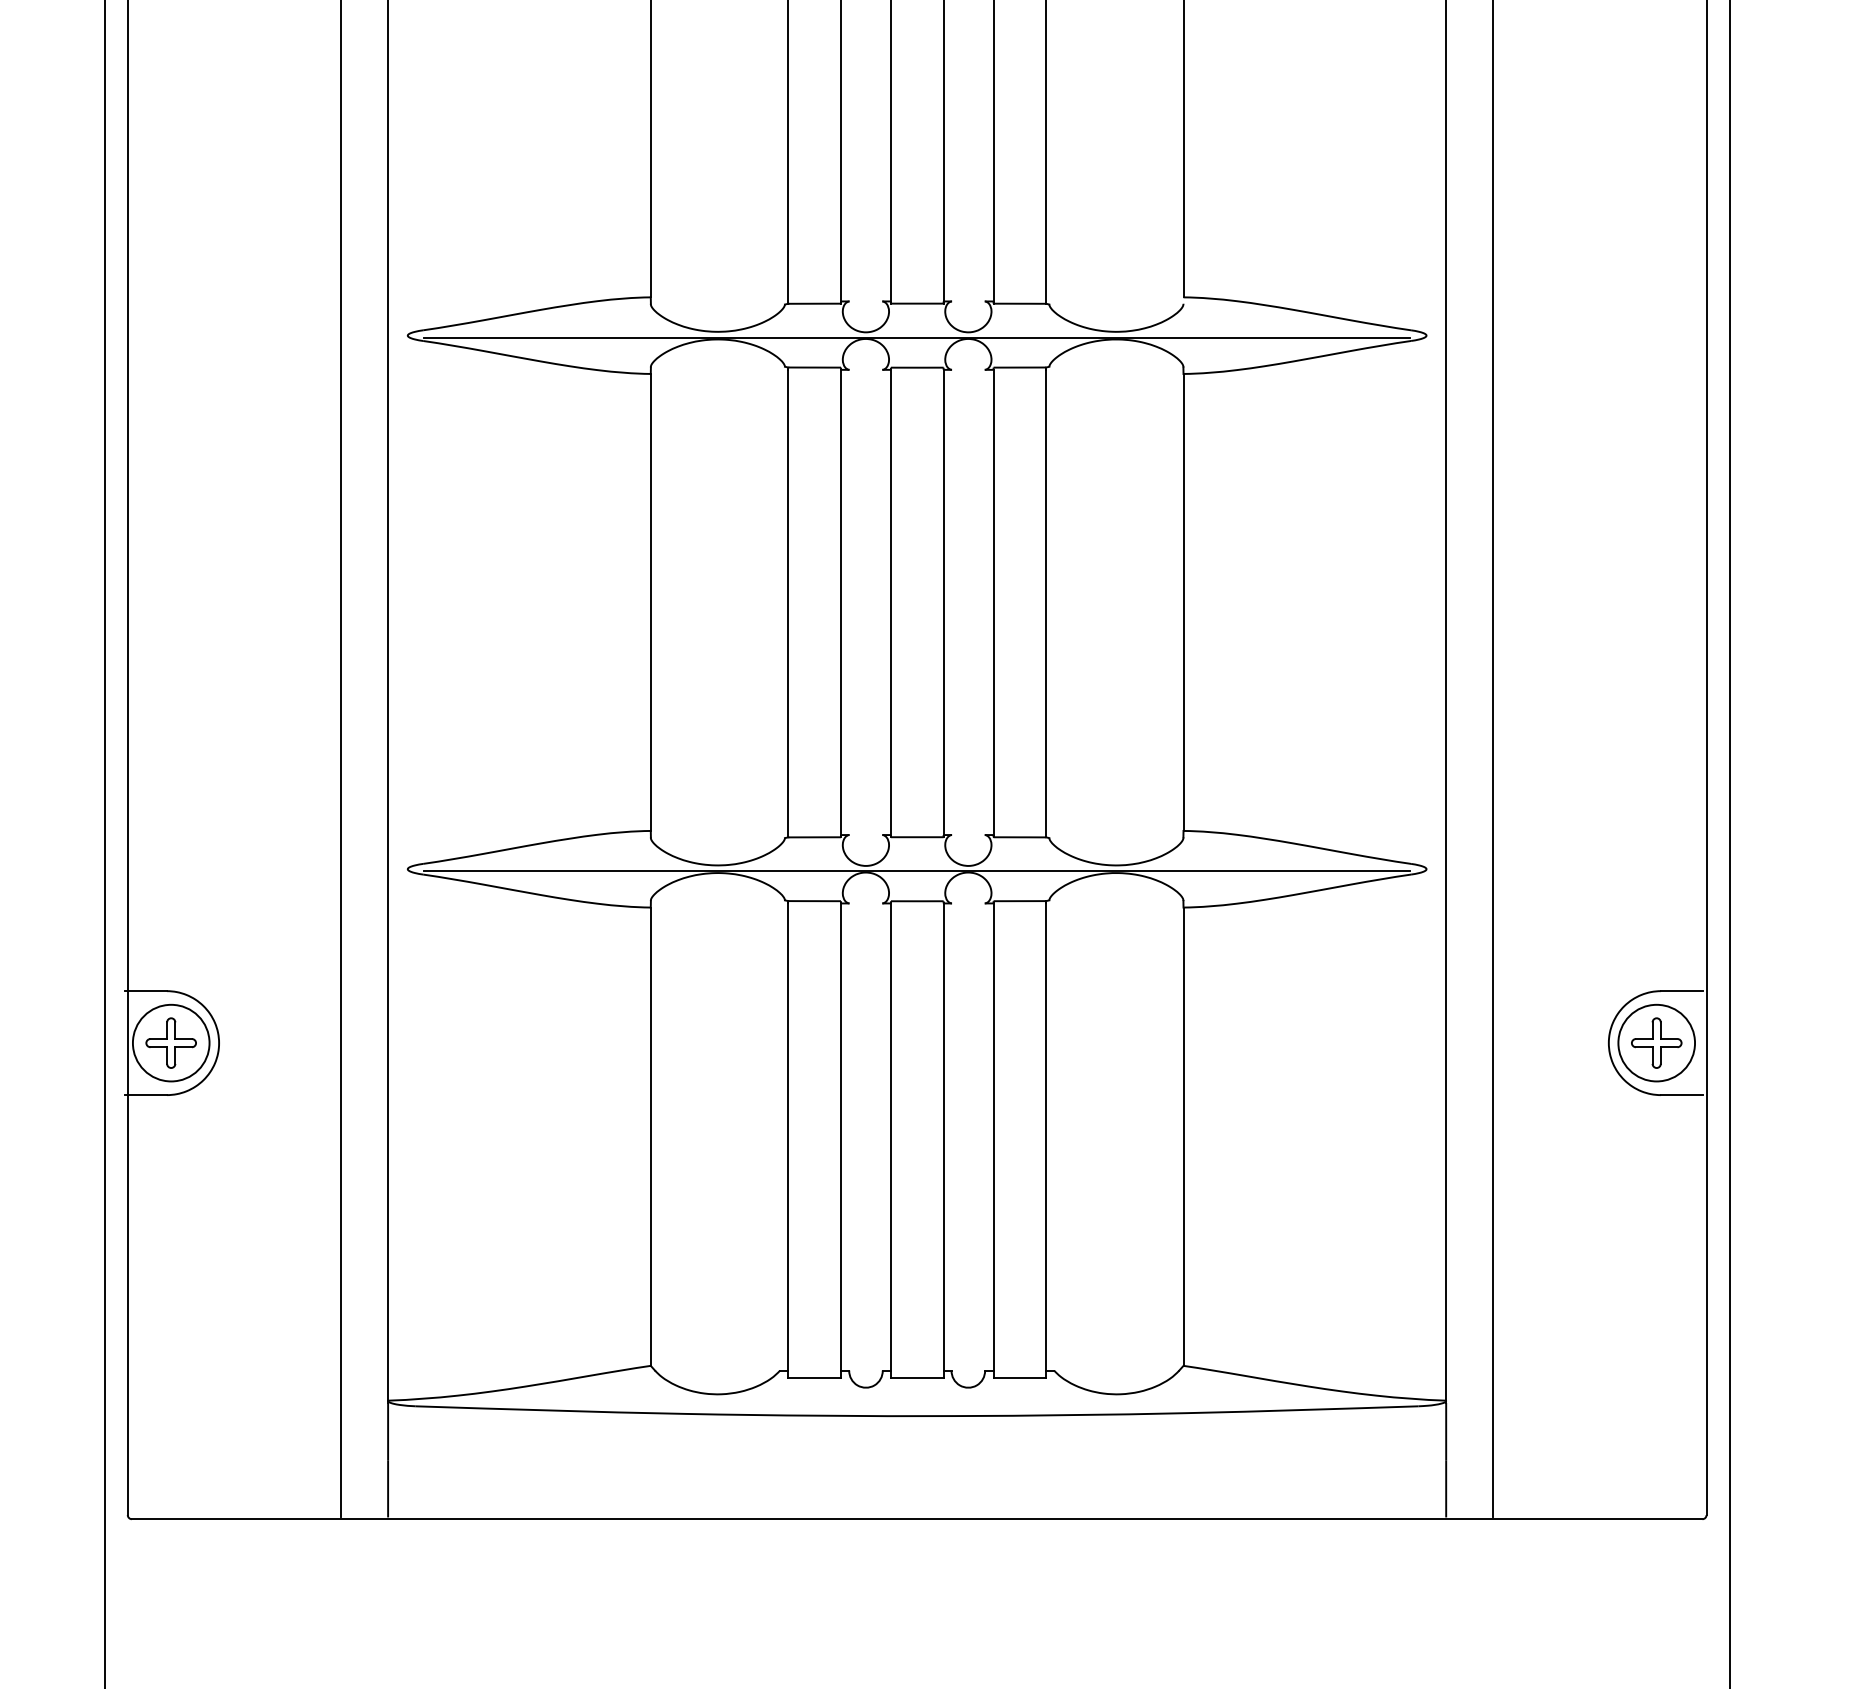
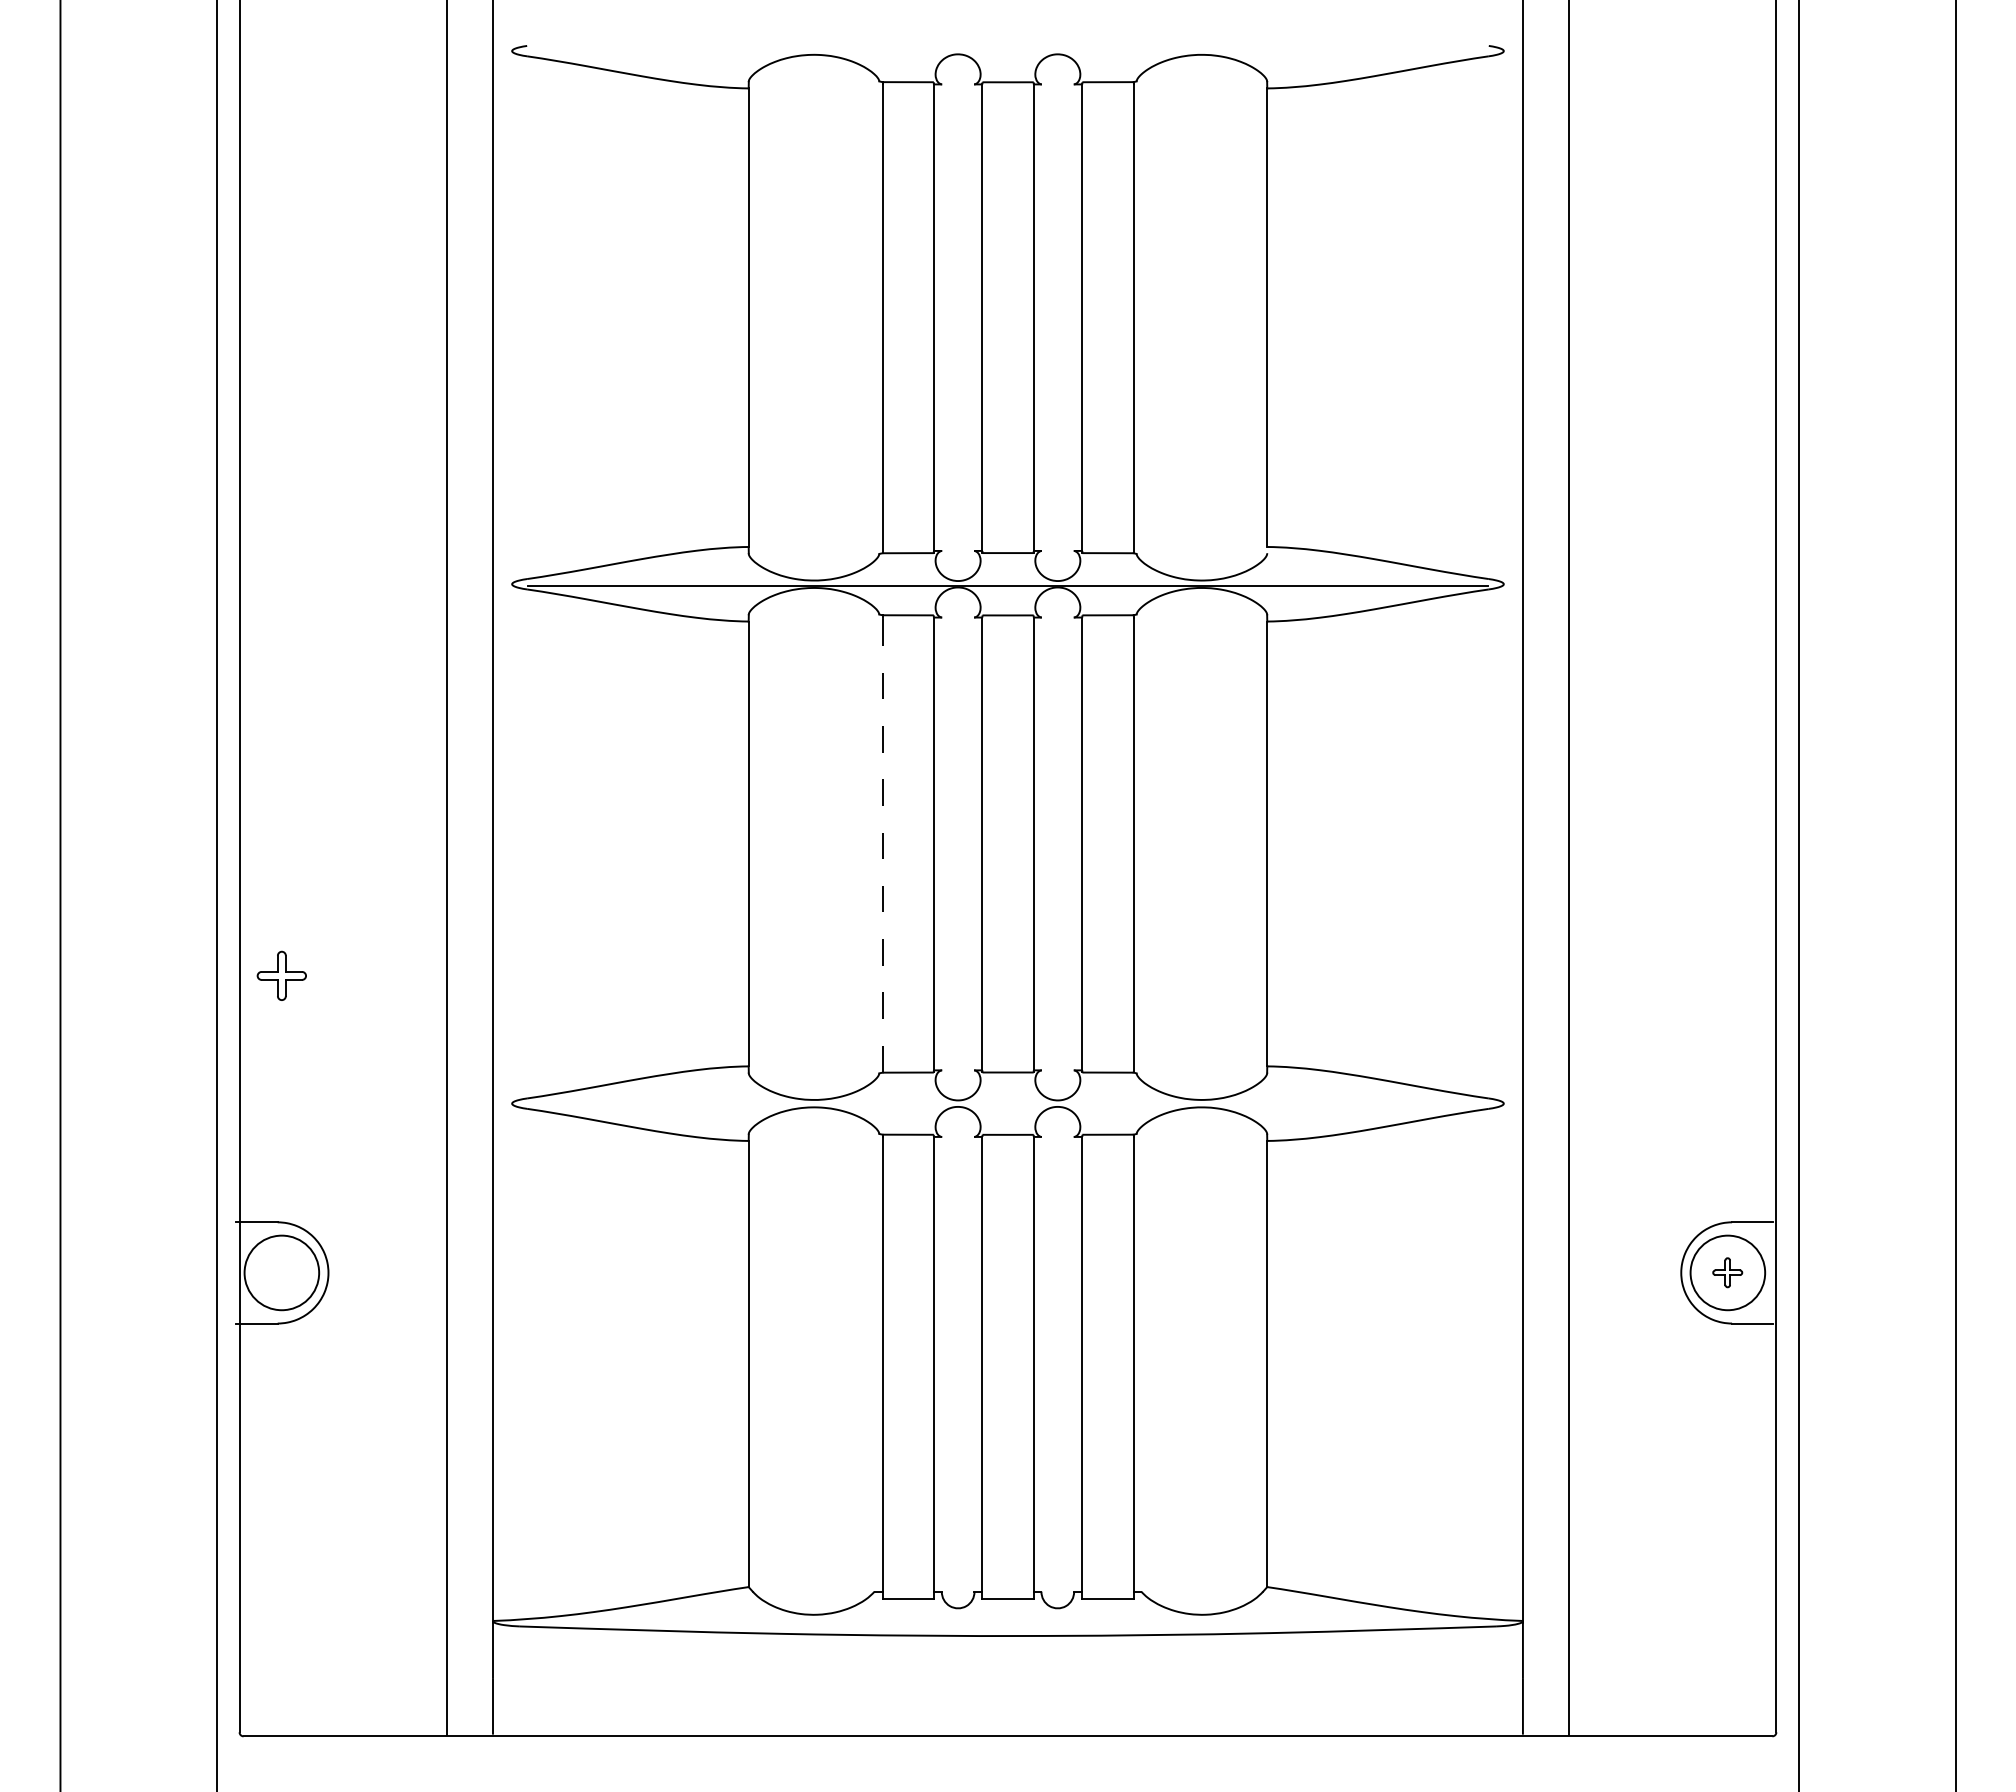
line: (788, 603) -> (882, 844), solid -> dashed
line: (916, 871) -> (1007, 1105), removed
part: (170, 1042) -> (281, 975), moved
part: (1656, 1042) -> (1727, 1272), size x0.6

